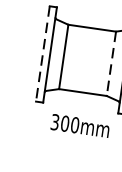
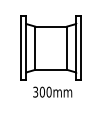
line: (43, 54) -> (21, 48), dashed -> solid
line: (111, 64) -> (67, 48), dashed -> solid

